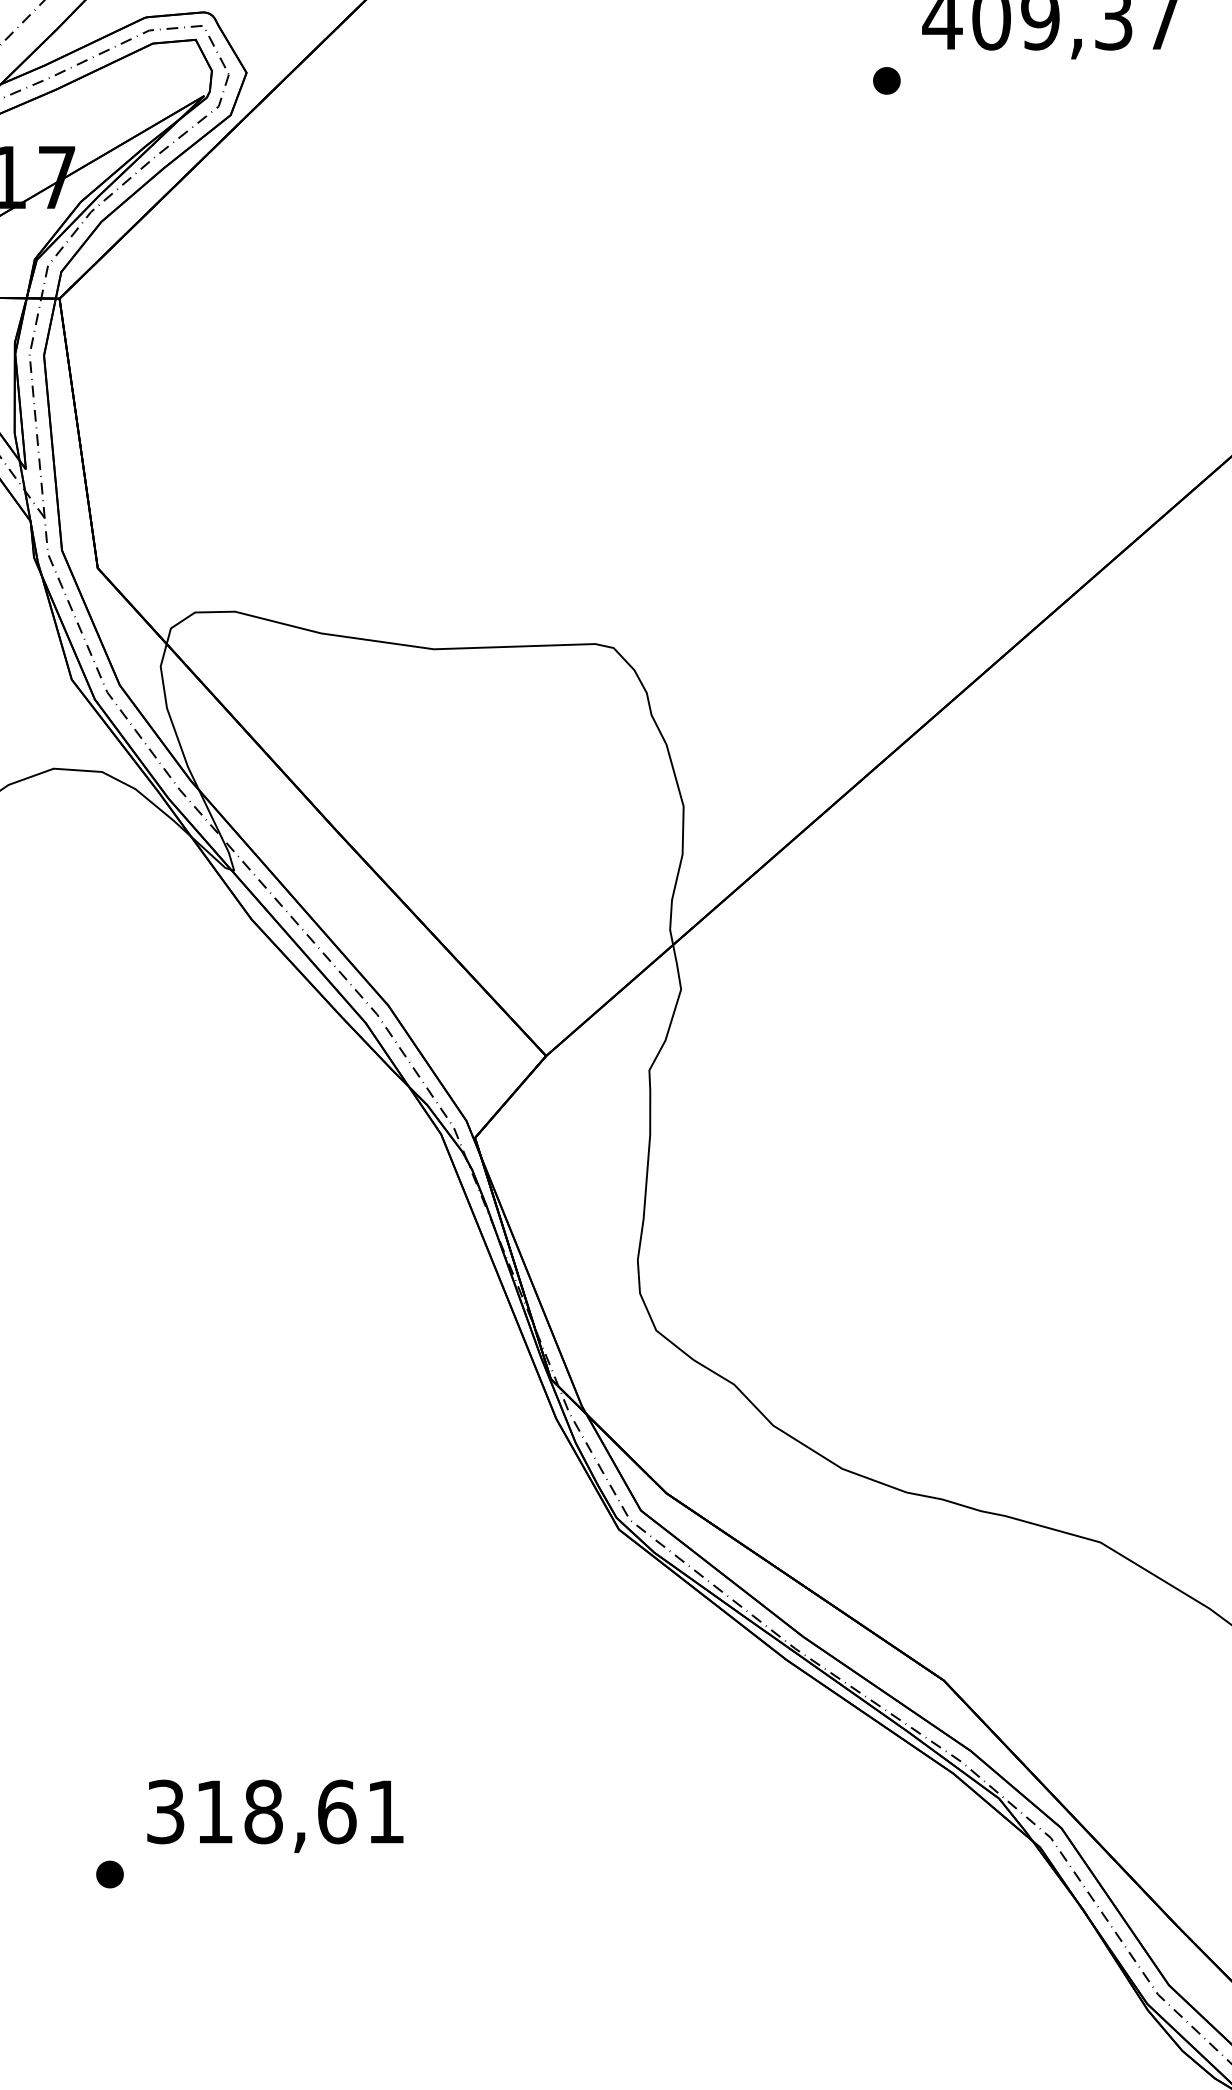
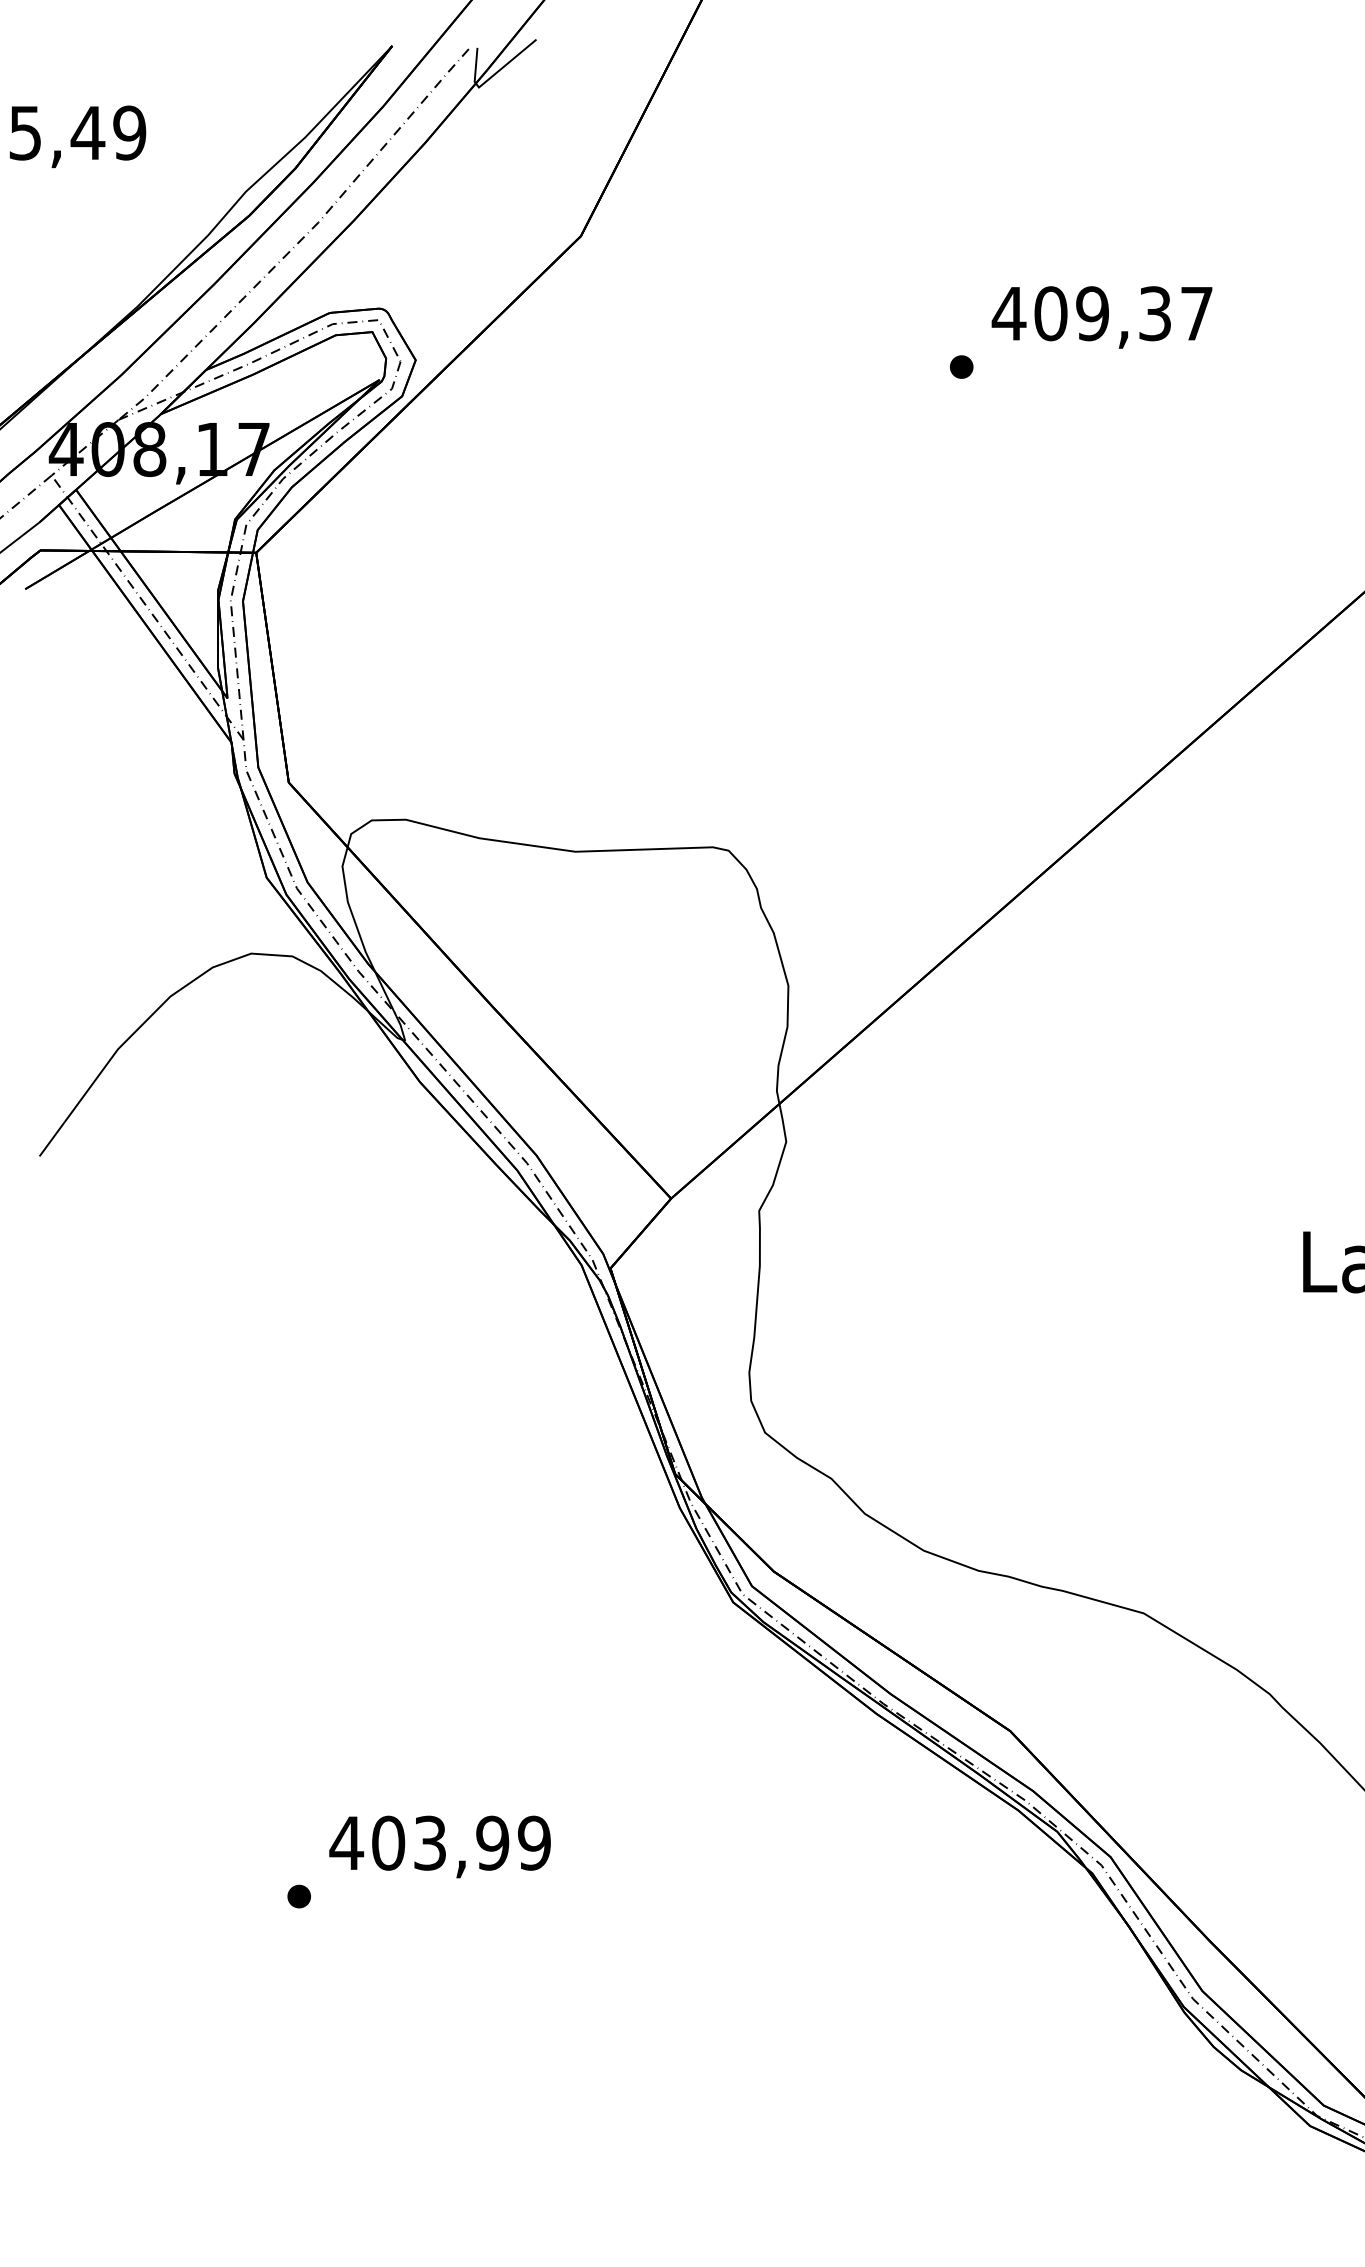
text: (274, 1811) -> (439, 1842), 318,61 -> 403,99

